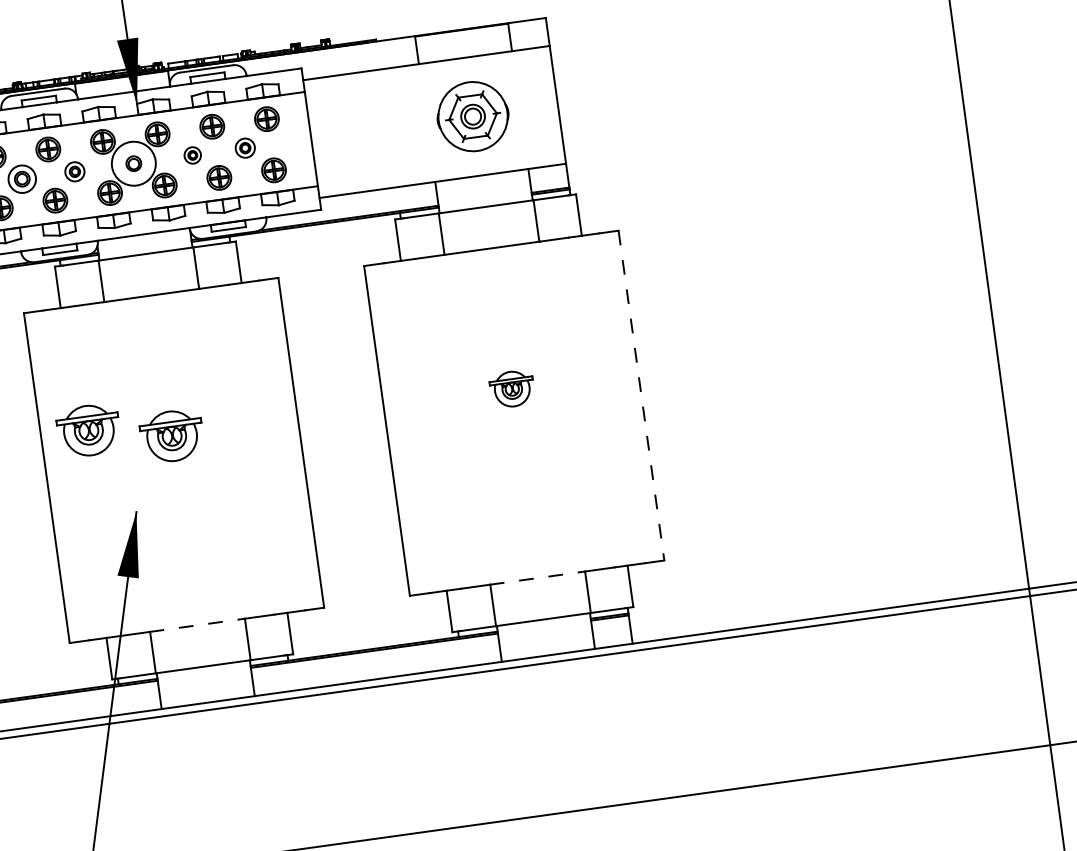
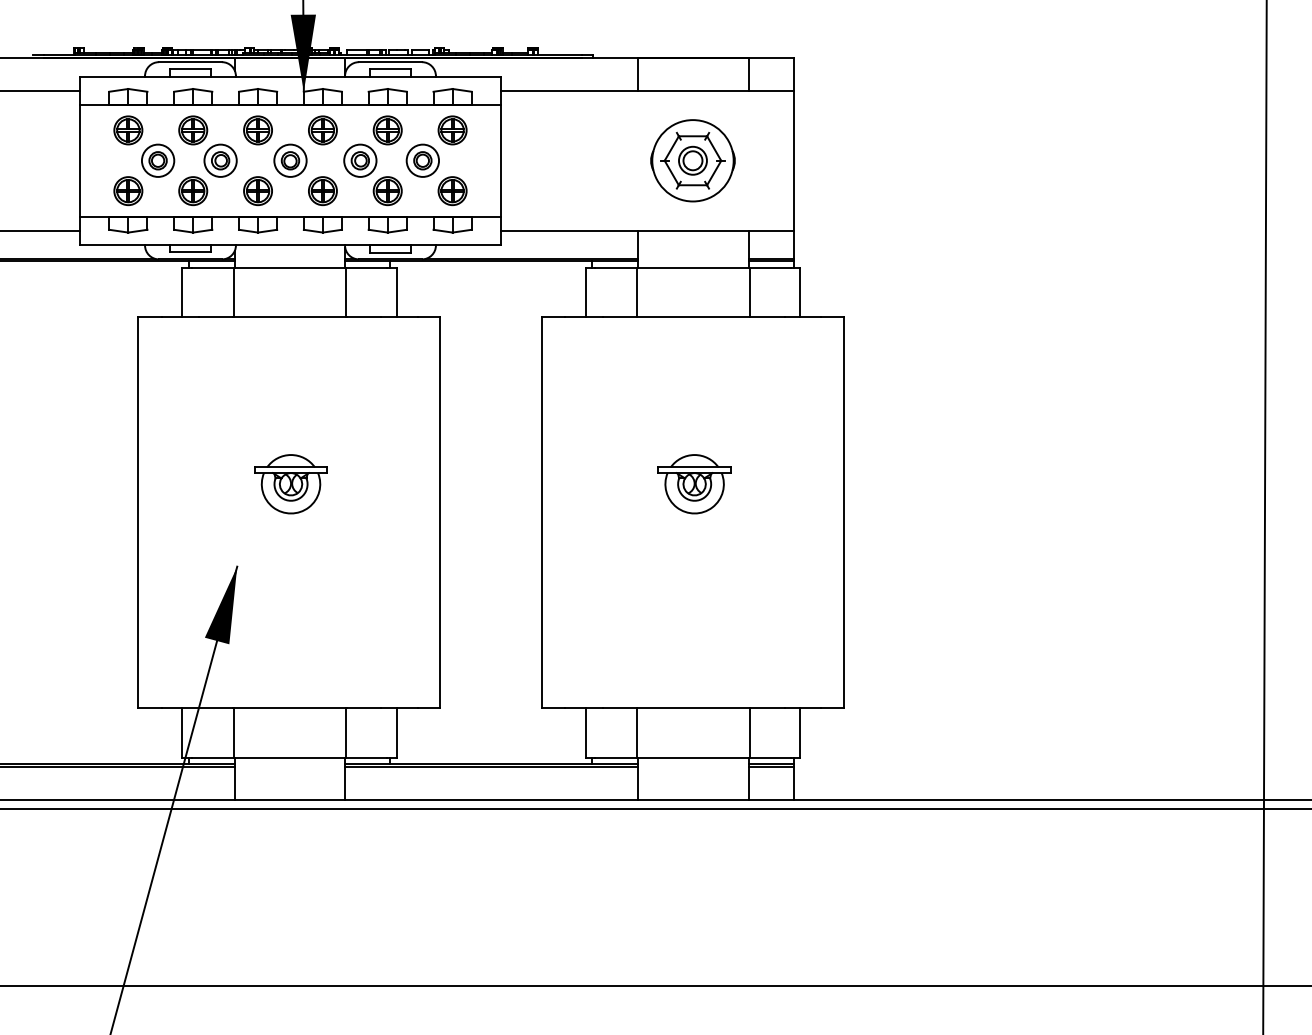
part: (245, 148) -> (422, 160), size x1.43
part: (192, 155) -> (360, 160), size x1.67
circle: (133, 163) -> (290, 160), size x0.62
part: (74, 171) -> (220, 160), size x1.43
part: (512, 389) -> (694, 484), size x1.43
line: (641, 395) -> (843, 512), dashed -> solid
part: (88, 430) -> (194, 464), removed
line: (537, 578) -> (693, 708), dashed -> solid
line: (197, 625) -> (290, 708), dashed -> solid

